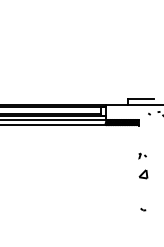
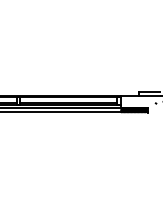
hatch: (142, 181) -> (150, 157), removed

